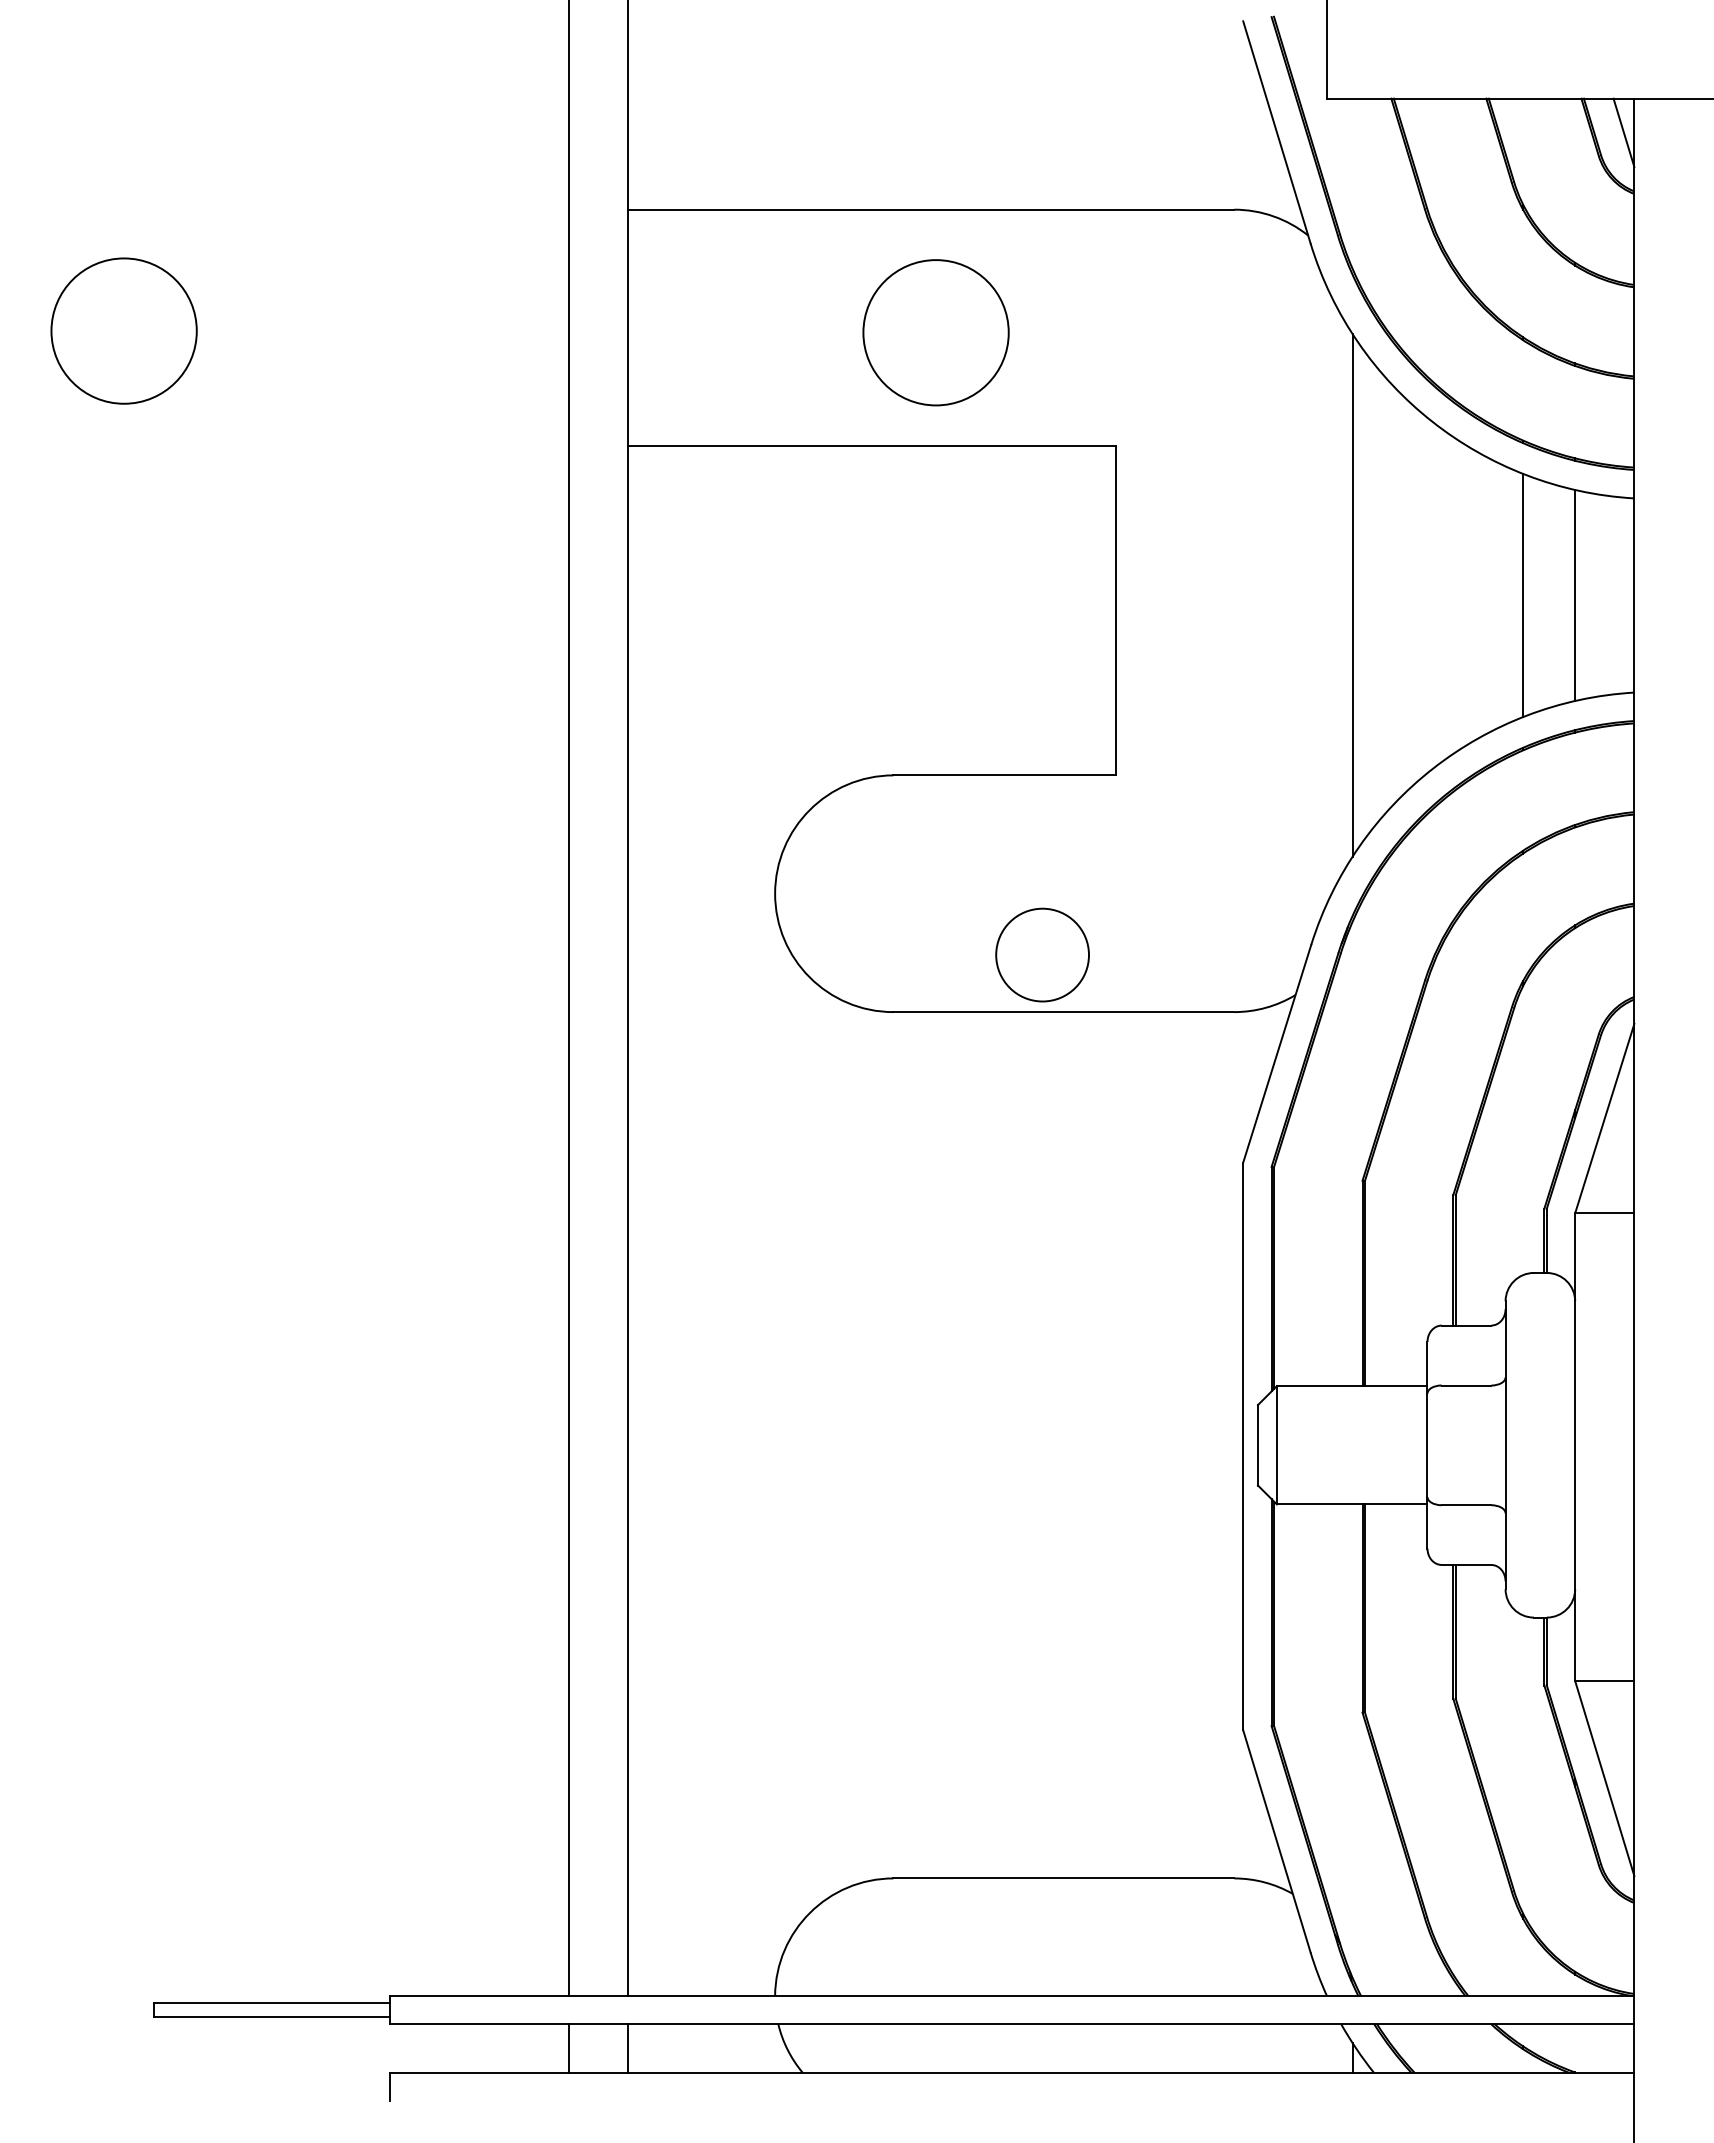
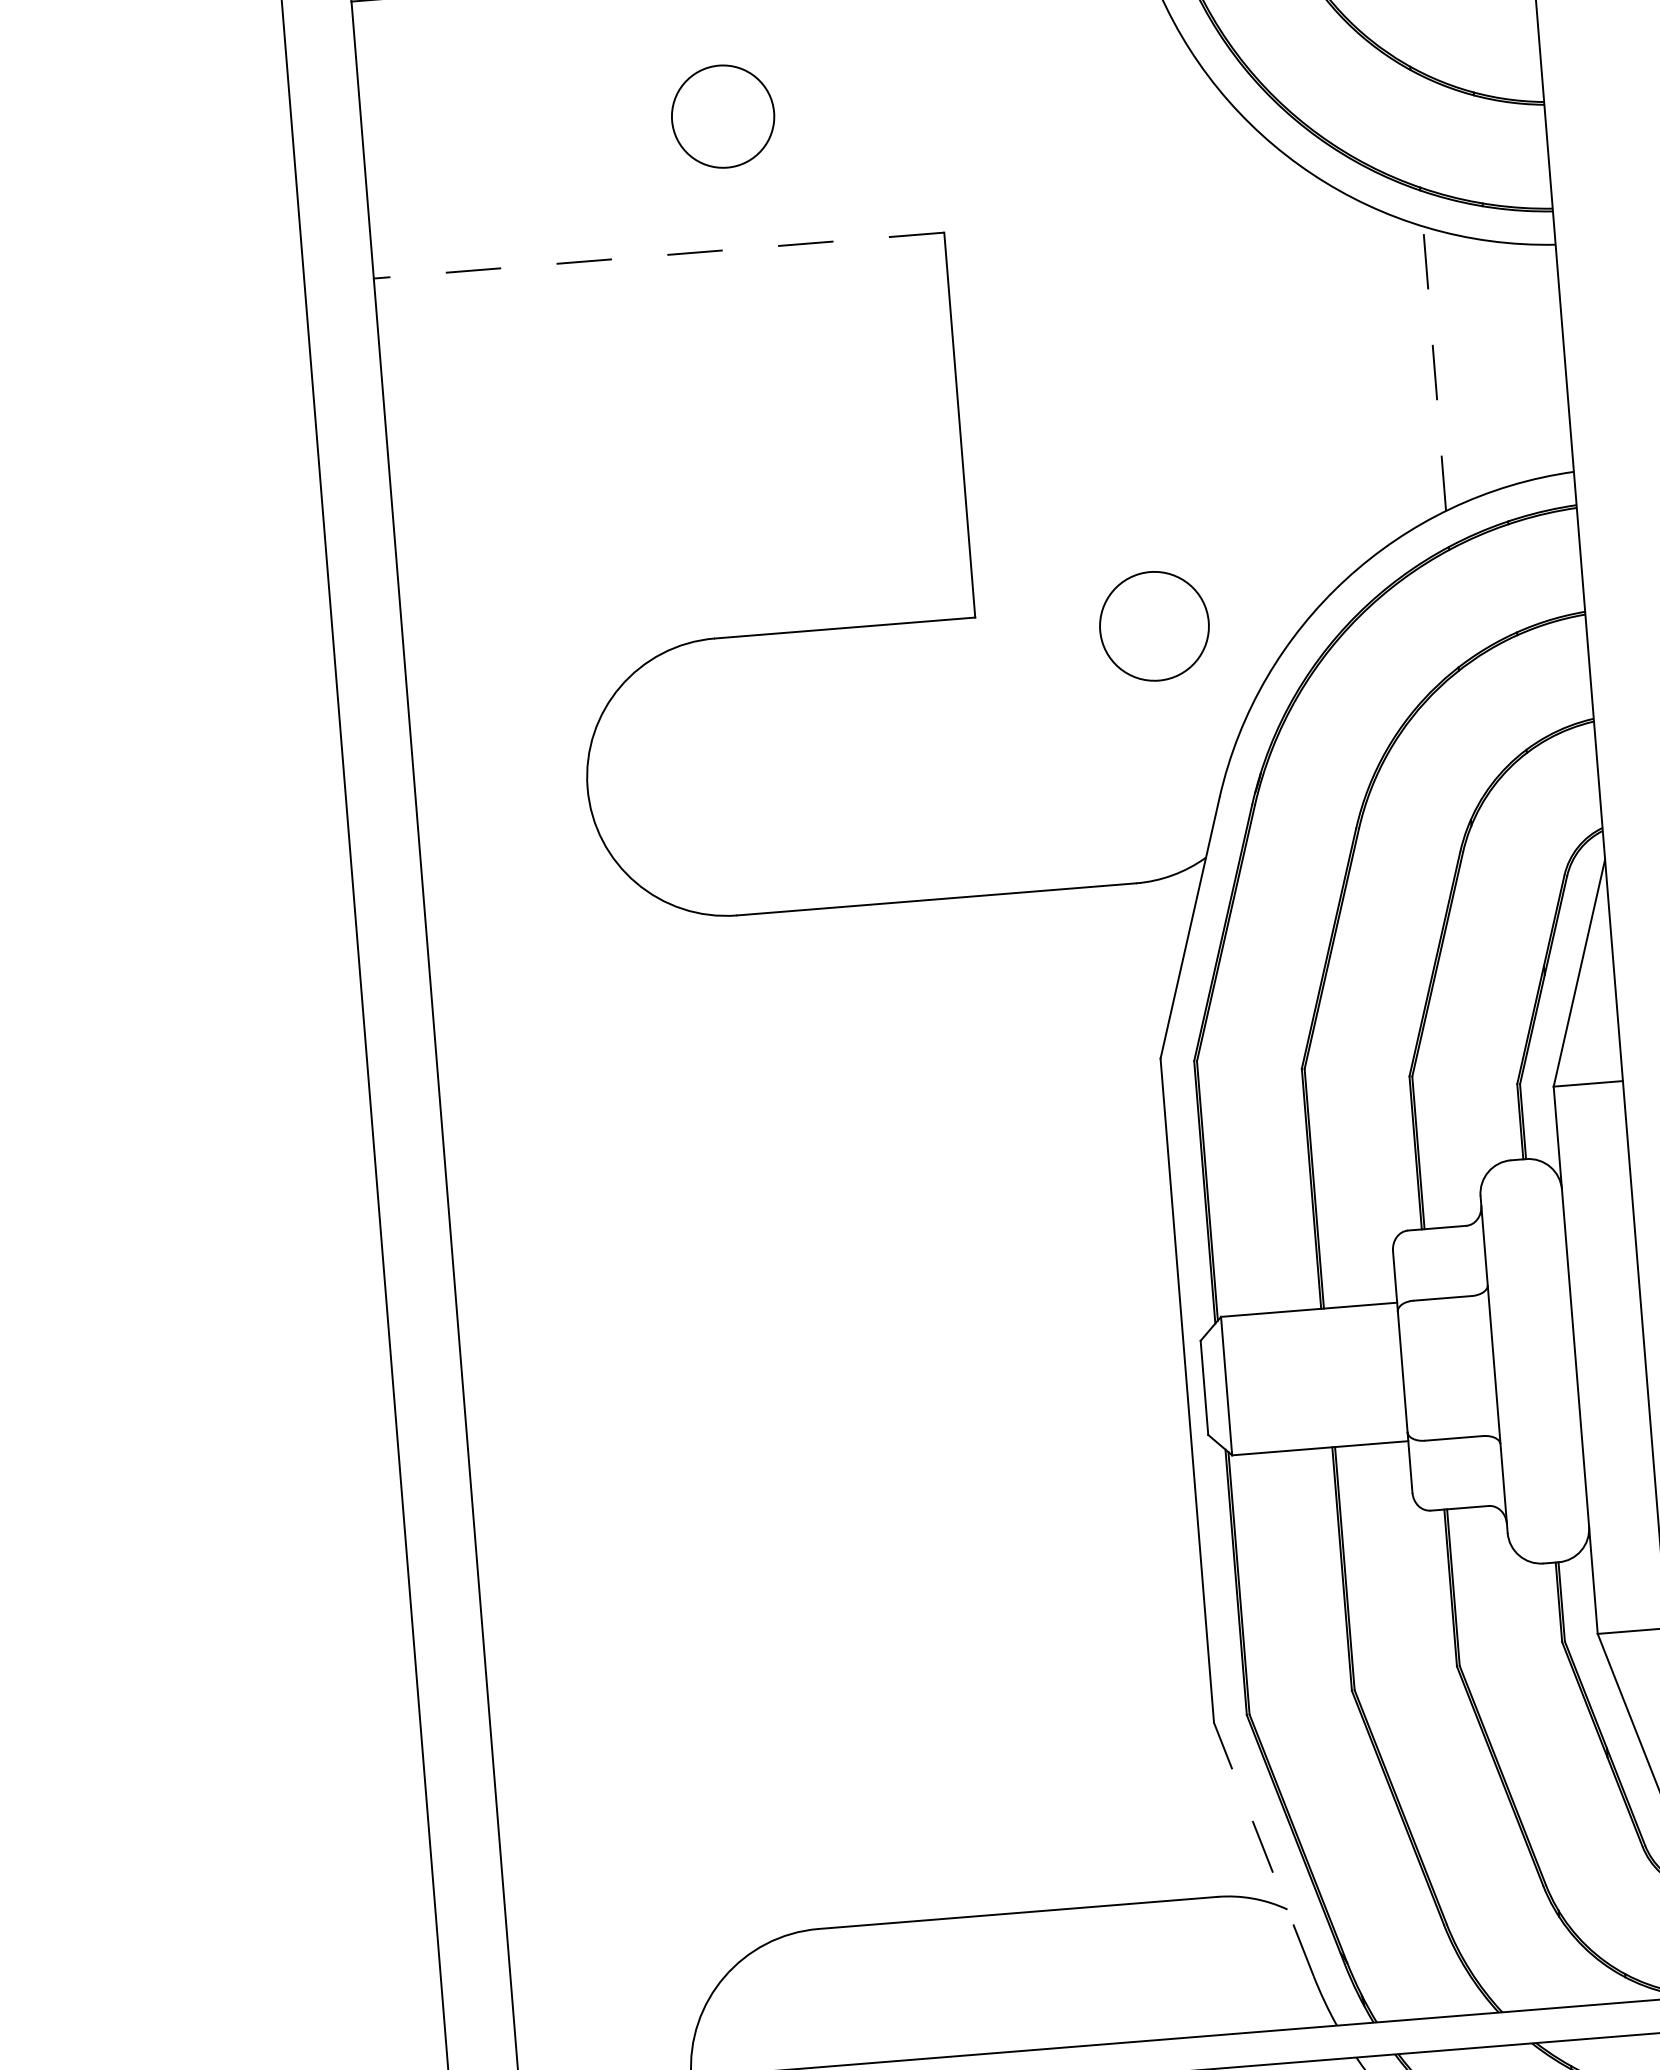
circle: (935, 332) -> (722, 116), size x0.6
line: (872, 446) -> (659, 255), solid -> dashed
line: (1575, 594) -> (1495, 362), removed
line: (1352, 595) -> (1235, 384), removed
line: (1523, 595) -> (1435, 368), solid -> dashed
circle: (1042, 954) -> (1154, 625), moved
line: (1276, 1841) -> (1263, 1849), solid -> dashed

